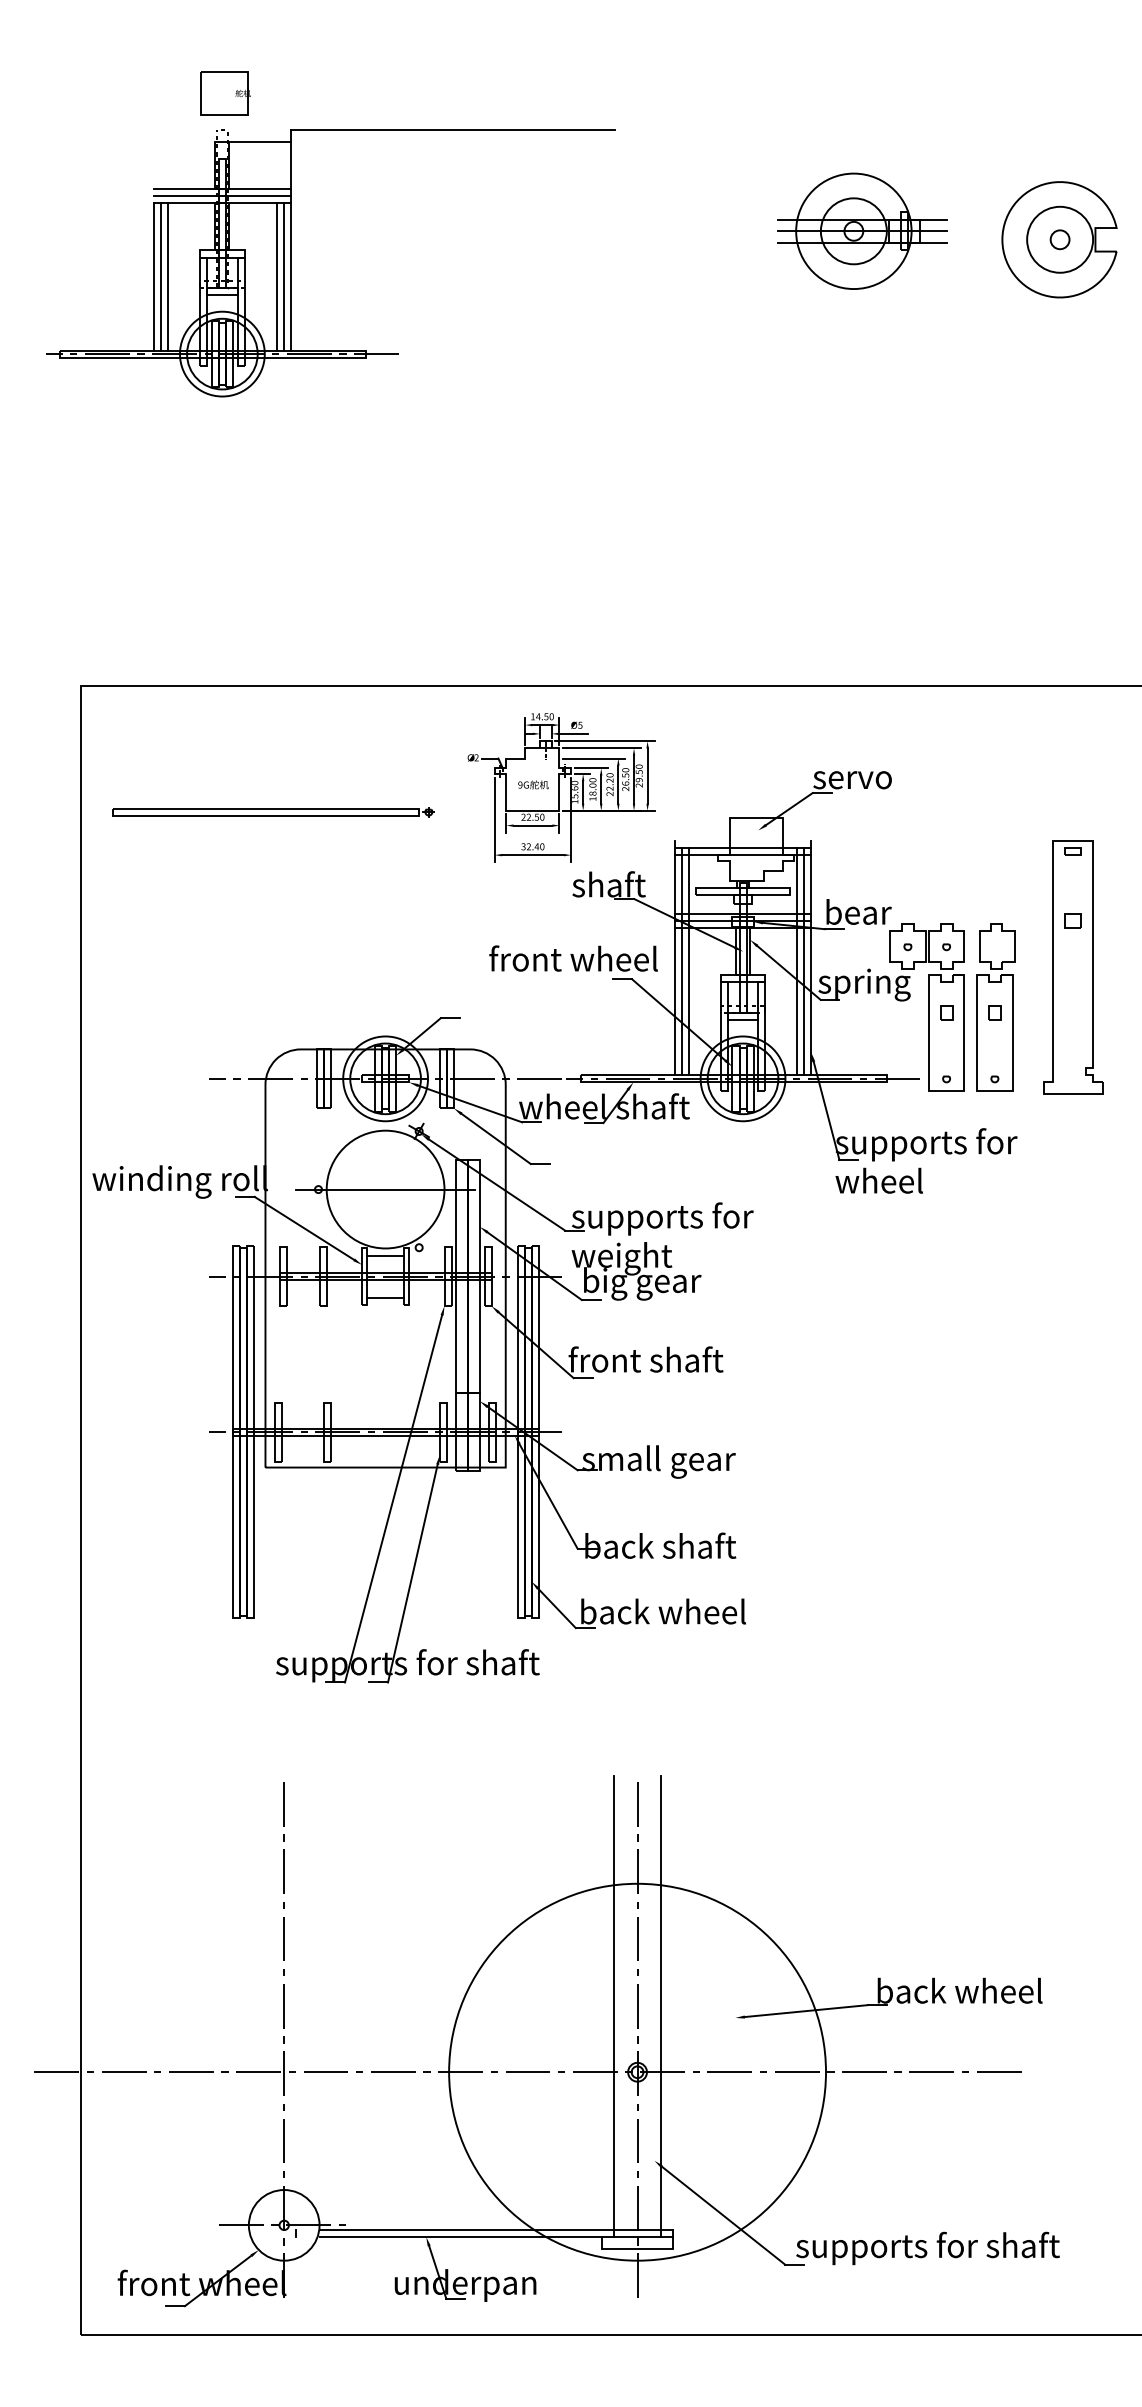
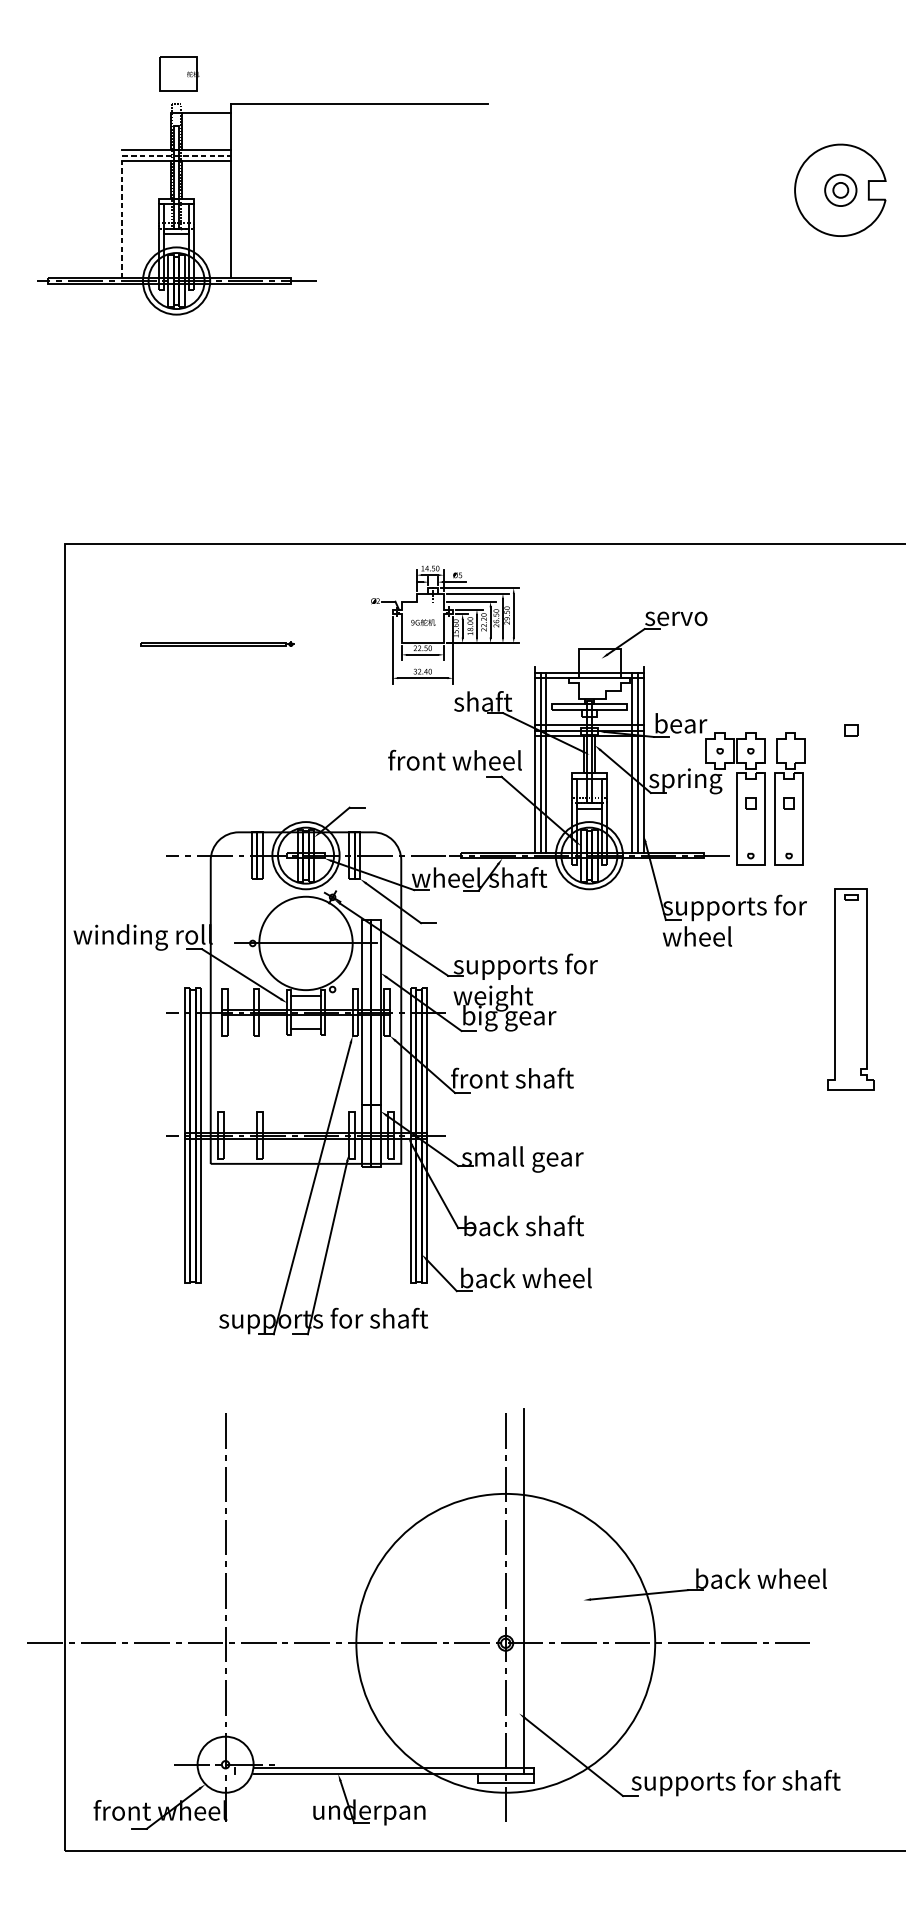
line: (222, 196) -> (176, 156), solid -> dashed
part: (862, 230) -> (684, 183), removed
circle: (1060, 239) -> (841, 190), size x0.6
line: (154, 276) -> (122, 219), solid -> dashed
line: (161, 276) -> (128, 219), removed
line: (168, 276) -> (133, 219), removed
line: (276, 276) -> (219, 219), removed
line: (283, 276) -> (225, 219), removed
part: (273, 812) -> (217, 644), size x0.6
part: (1073, 967) -> (851, 989), moved
line: (614, 2006) -> (487, 1591), removed

